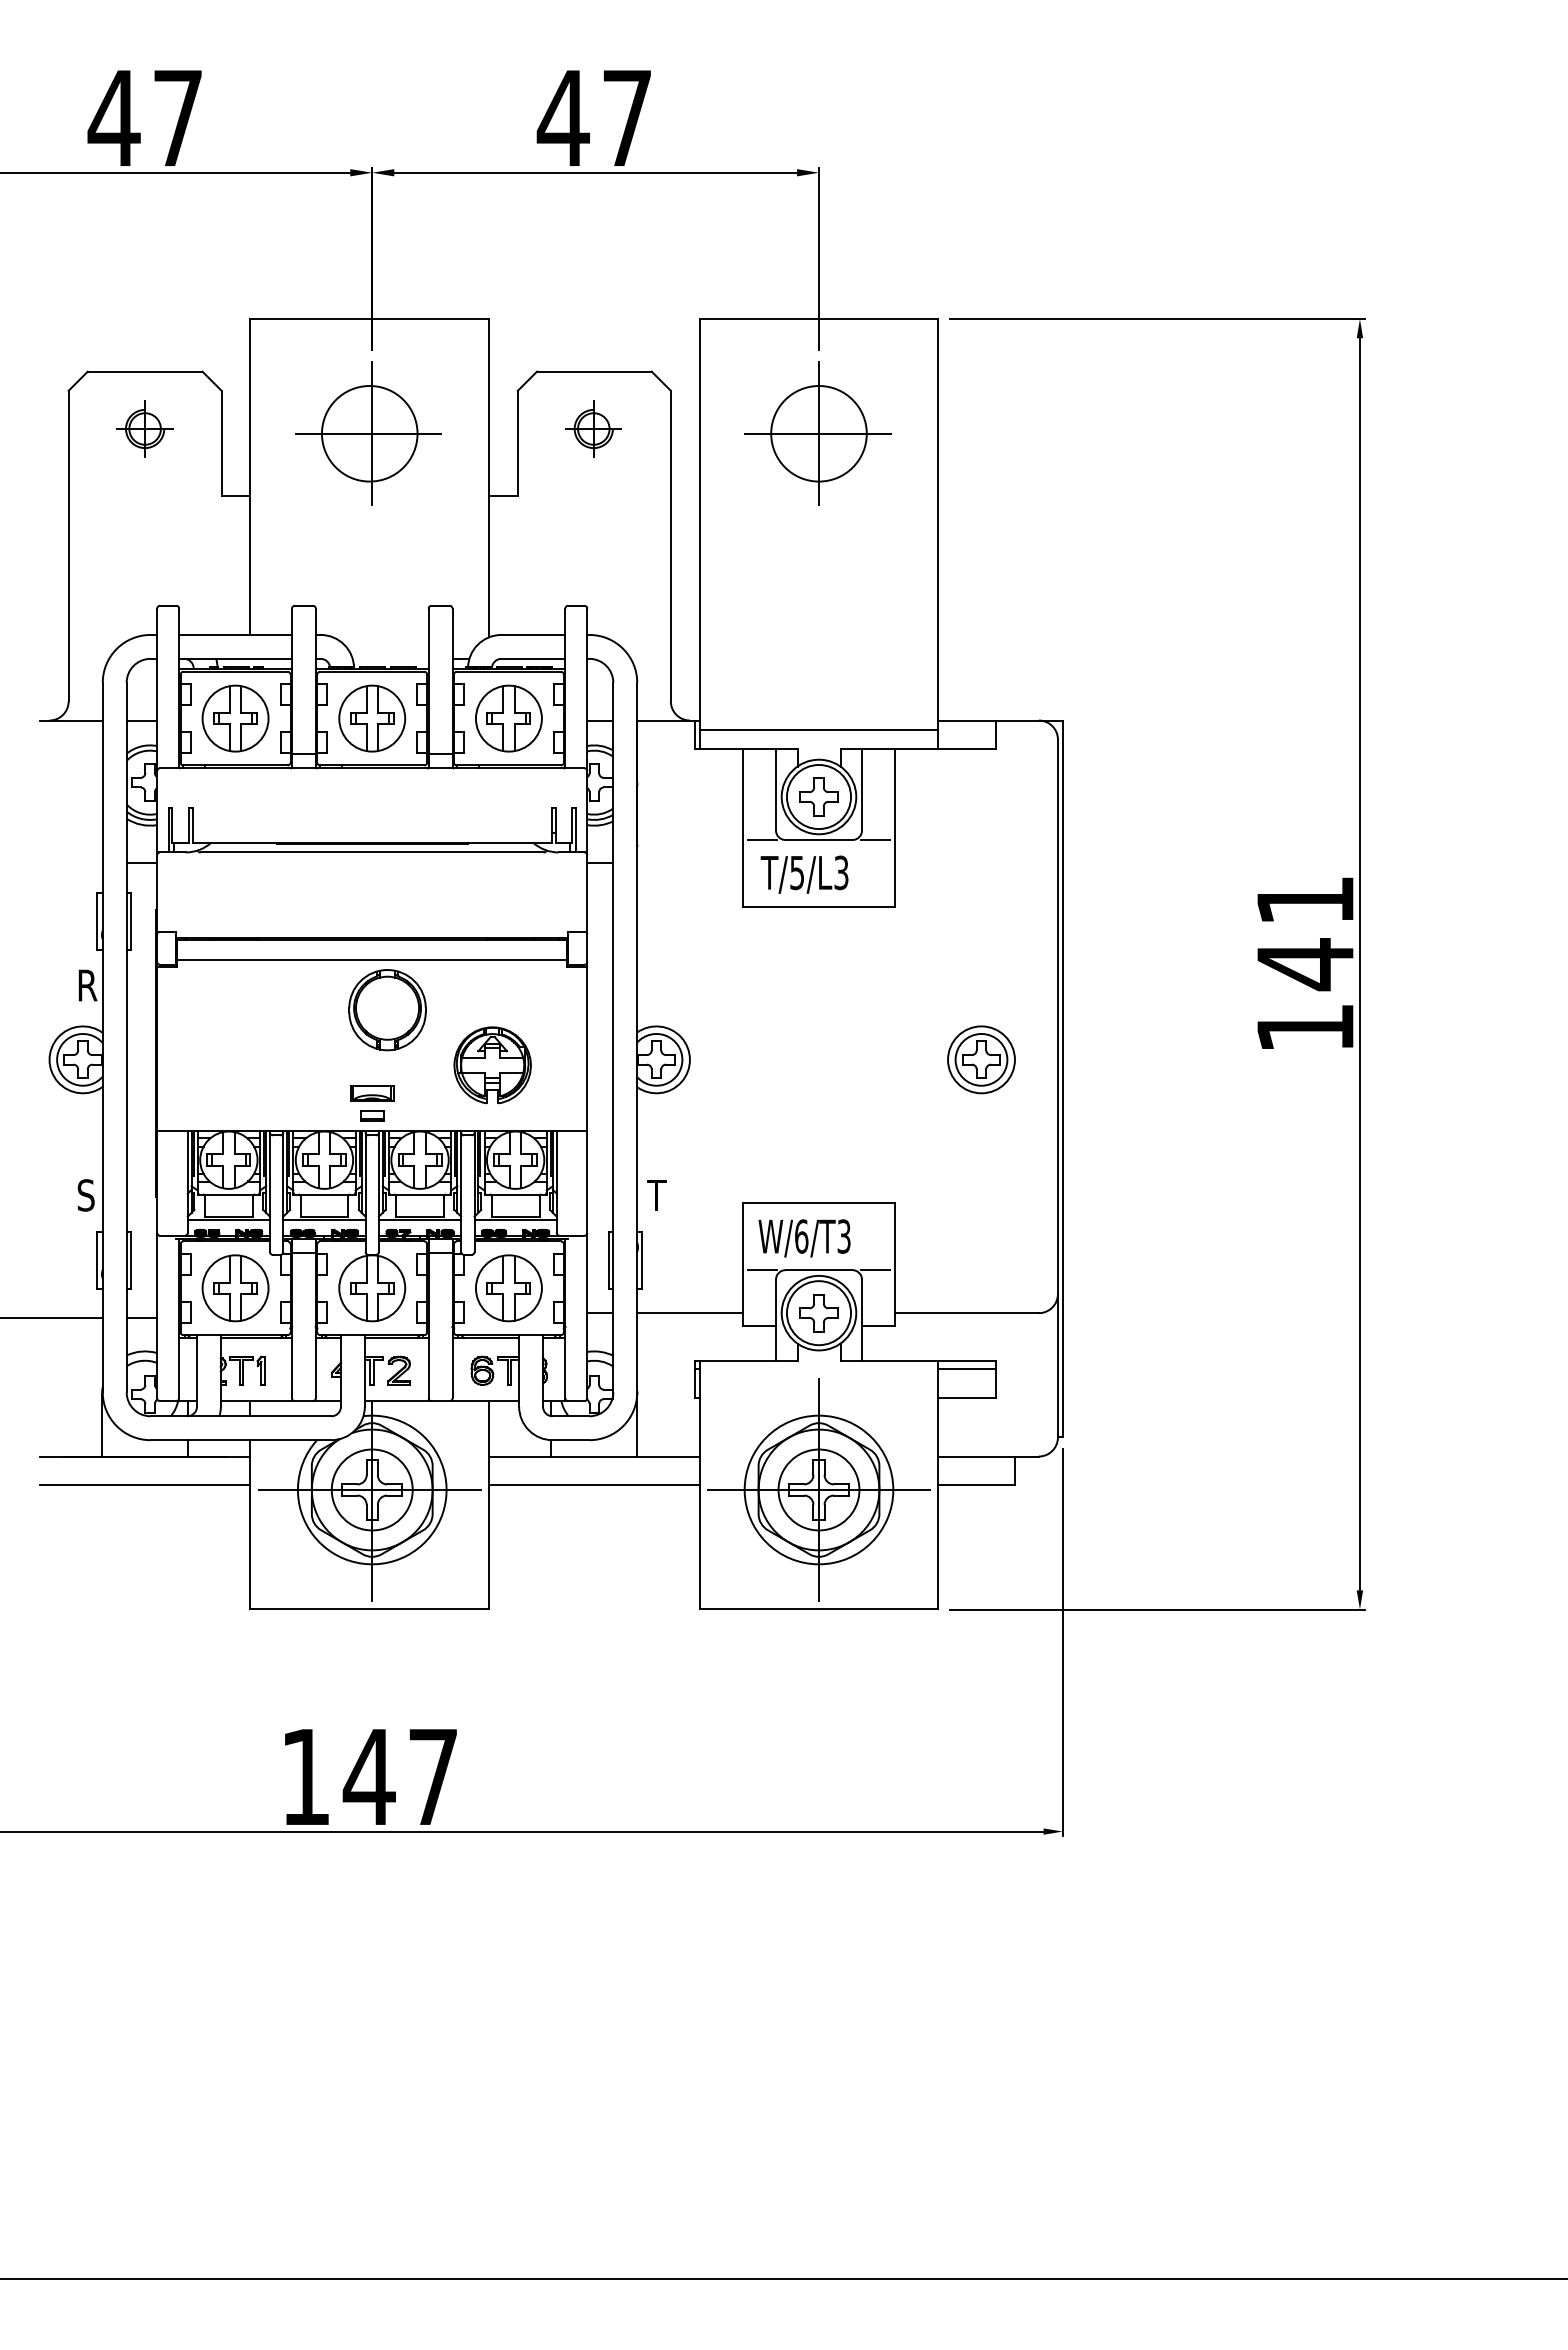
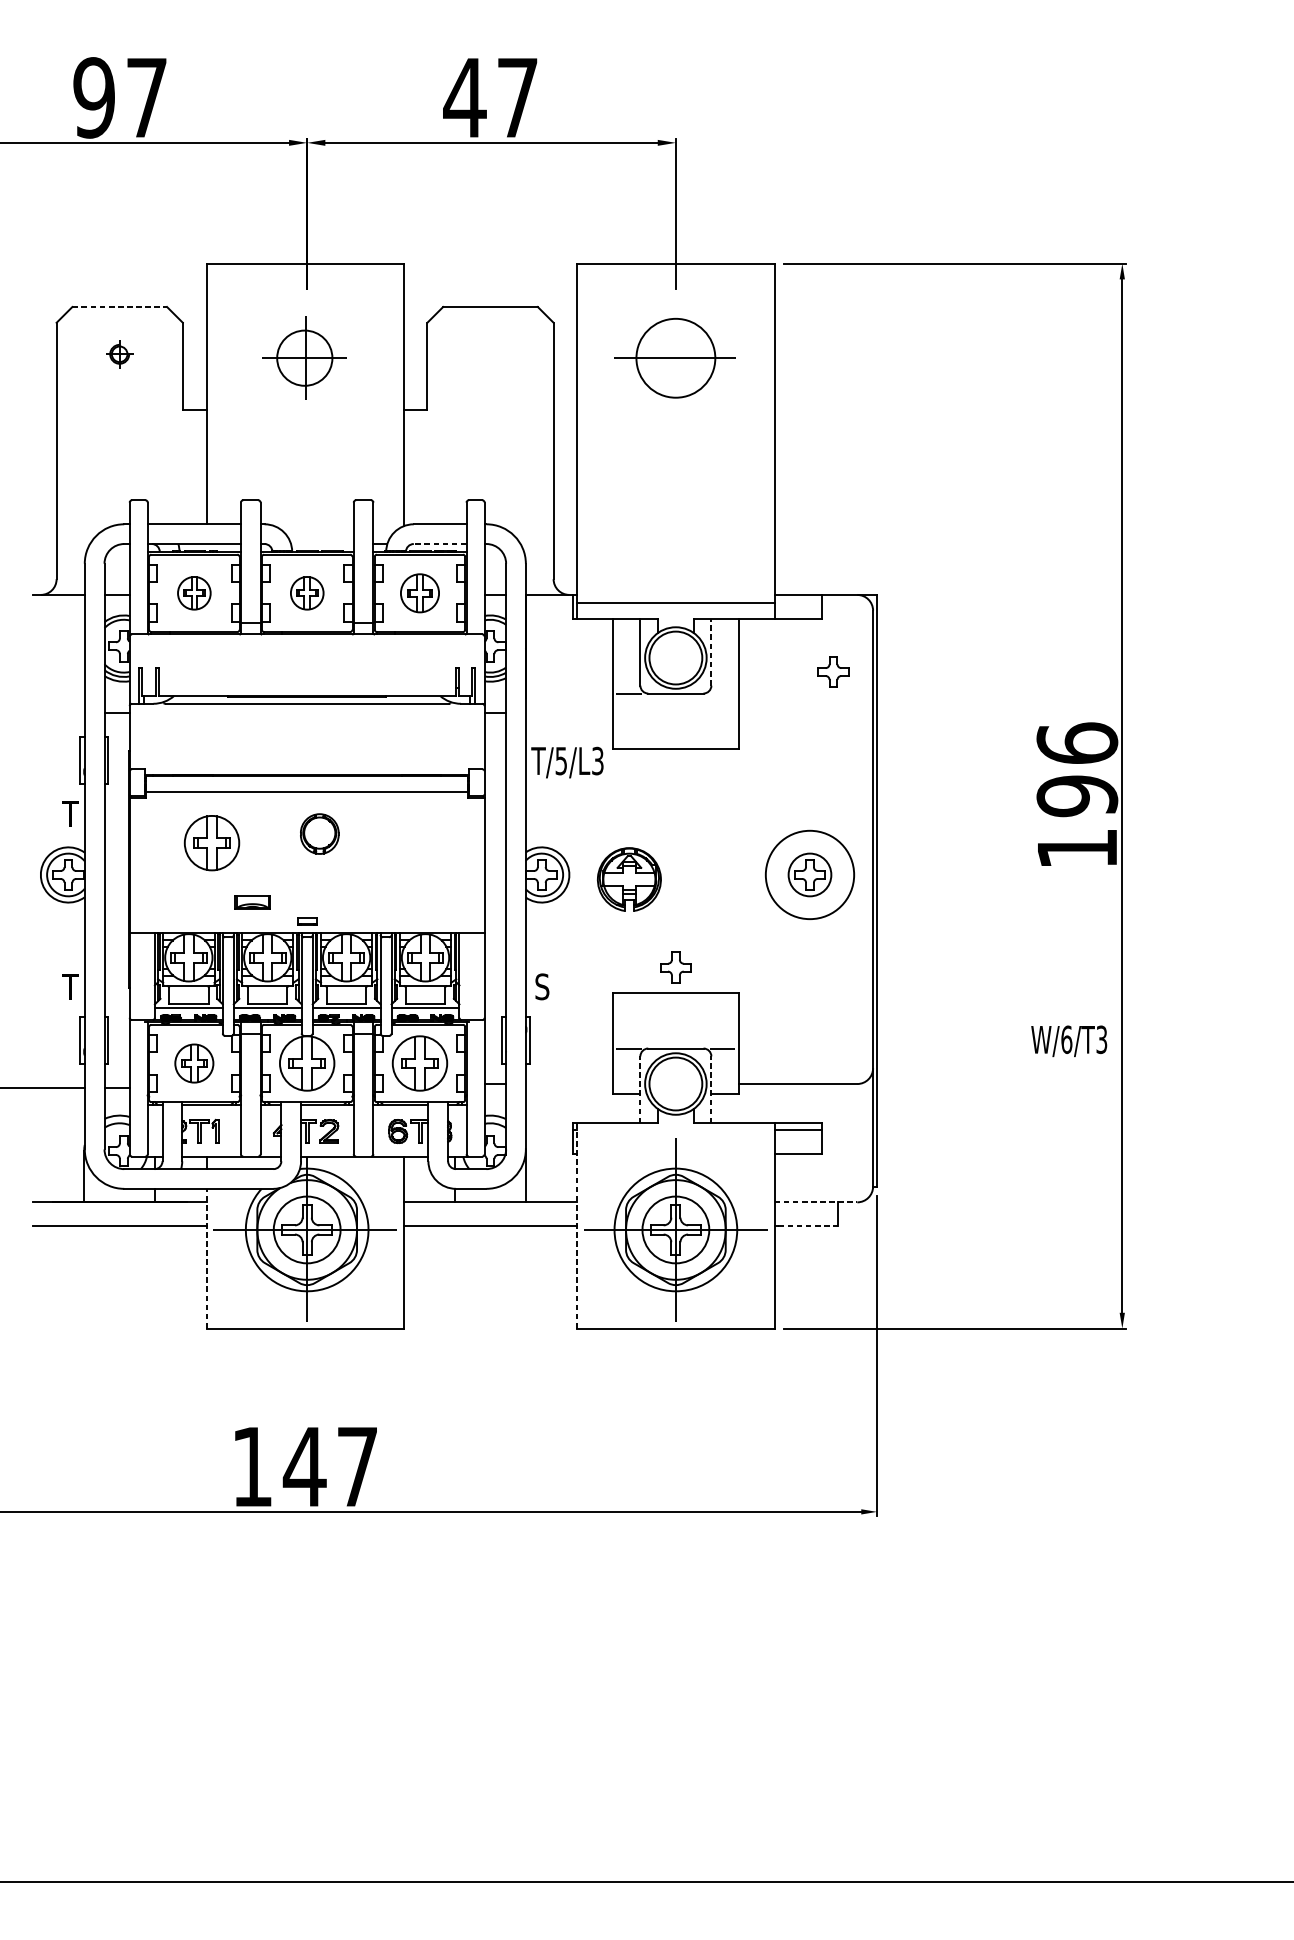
text: (113, 117) -> (93, 97), 47 -> 97
line: (145, 371) -> (120, 306), solid -> dashed
part: (144, 428) -> (119, 353), size x0.6
part: (593, 428) -> (489, 353), removed
part: (368, 433) -> (304, 358), size x0.7
line: (819, 433) -> (676, 358), removed
line: (533, 658) -> (440, 543), solid -> dashed
part: (235, 718) -> (194, 593), size x0.6
part: (372, 718) -> (307, 593), size x0.6
part: (508, 718) -> (419, 593), size x0.7
line: (862, 789) -> (711, 651), solid -> dashed
part: (818, 796) -> (833, 671), moved
line: (875, 840) -> (722, 693), removed
text: (804, 874) -> (567, 762), moved
text: (1305, 932) -> (1077, 769), 141 -> 196
text: (86, 985) -> (71, 813), R -> T
part: (387, 1010) -> (319, 834), size x0.6
part: (256, 1021) -> (211, 843), added
circle: (981, 1059) -> (809, 874), size x1.6
part: (492, 1065) -> (629, 879), moved
part: (372, 1093) -> (252, 902), moved
text: (85, 1195) -> (70, 986), S -> T
text: (656, 1195) -> (541, 986), T -> S
text: (804, 1238) -> (1069, 1041), moved
part: (235, 1288) -> (194, 1063), size x0.7
line: (689, 1313) -> (569, 1084), removed
part: (818, 1313) -> (675, 967), moved
line: (776, 1320) -> (640, 1090), solid -> dashed
line: (862, 1320) -> (711, 1090), solid -> dashed
line: (989, 1456) -> (816, 1202), solid -> dashed
line: (699, 1484) -> (577, 1225), solid -> dashed
line: (979, 1485) -> (808, 1226), solid -> dashed
line: (250, 1524) -> (206, 1258), solid -> dashed

